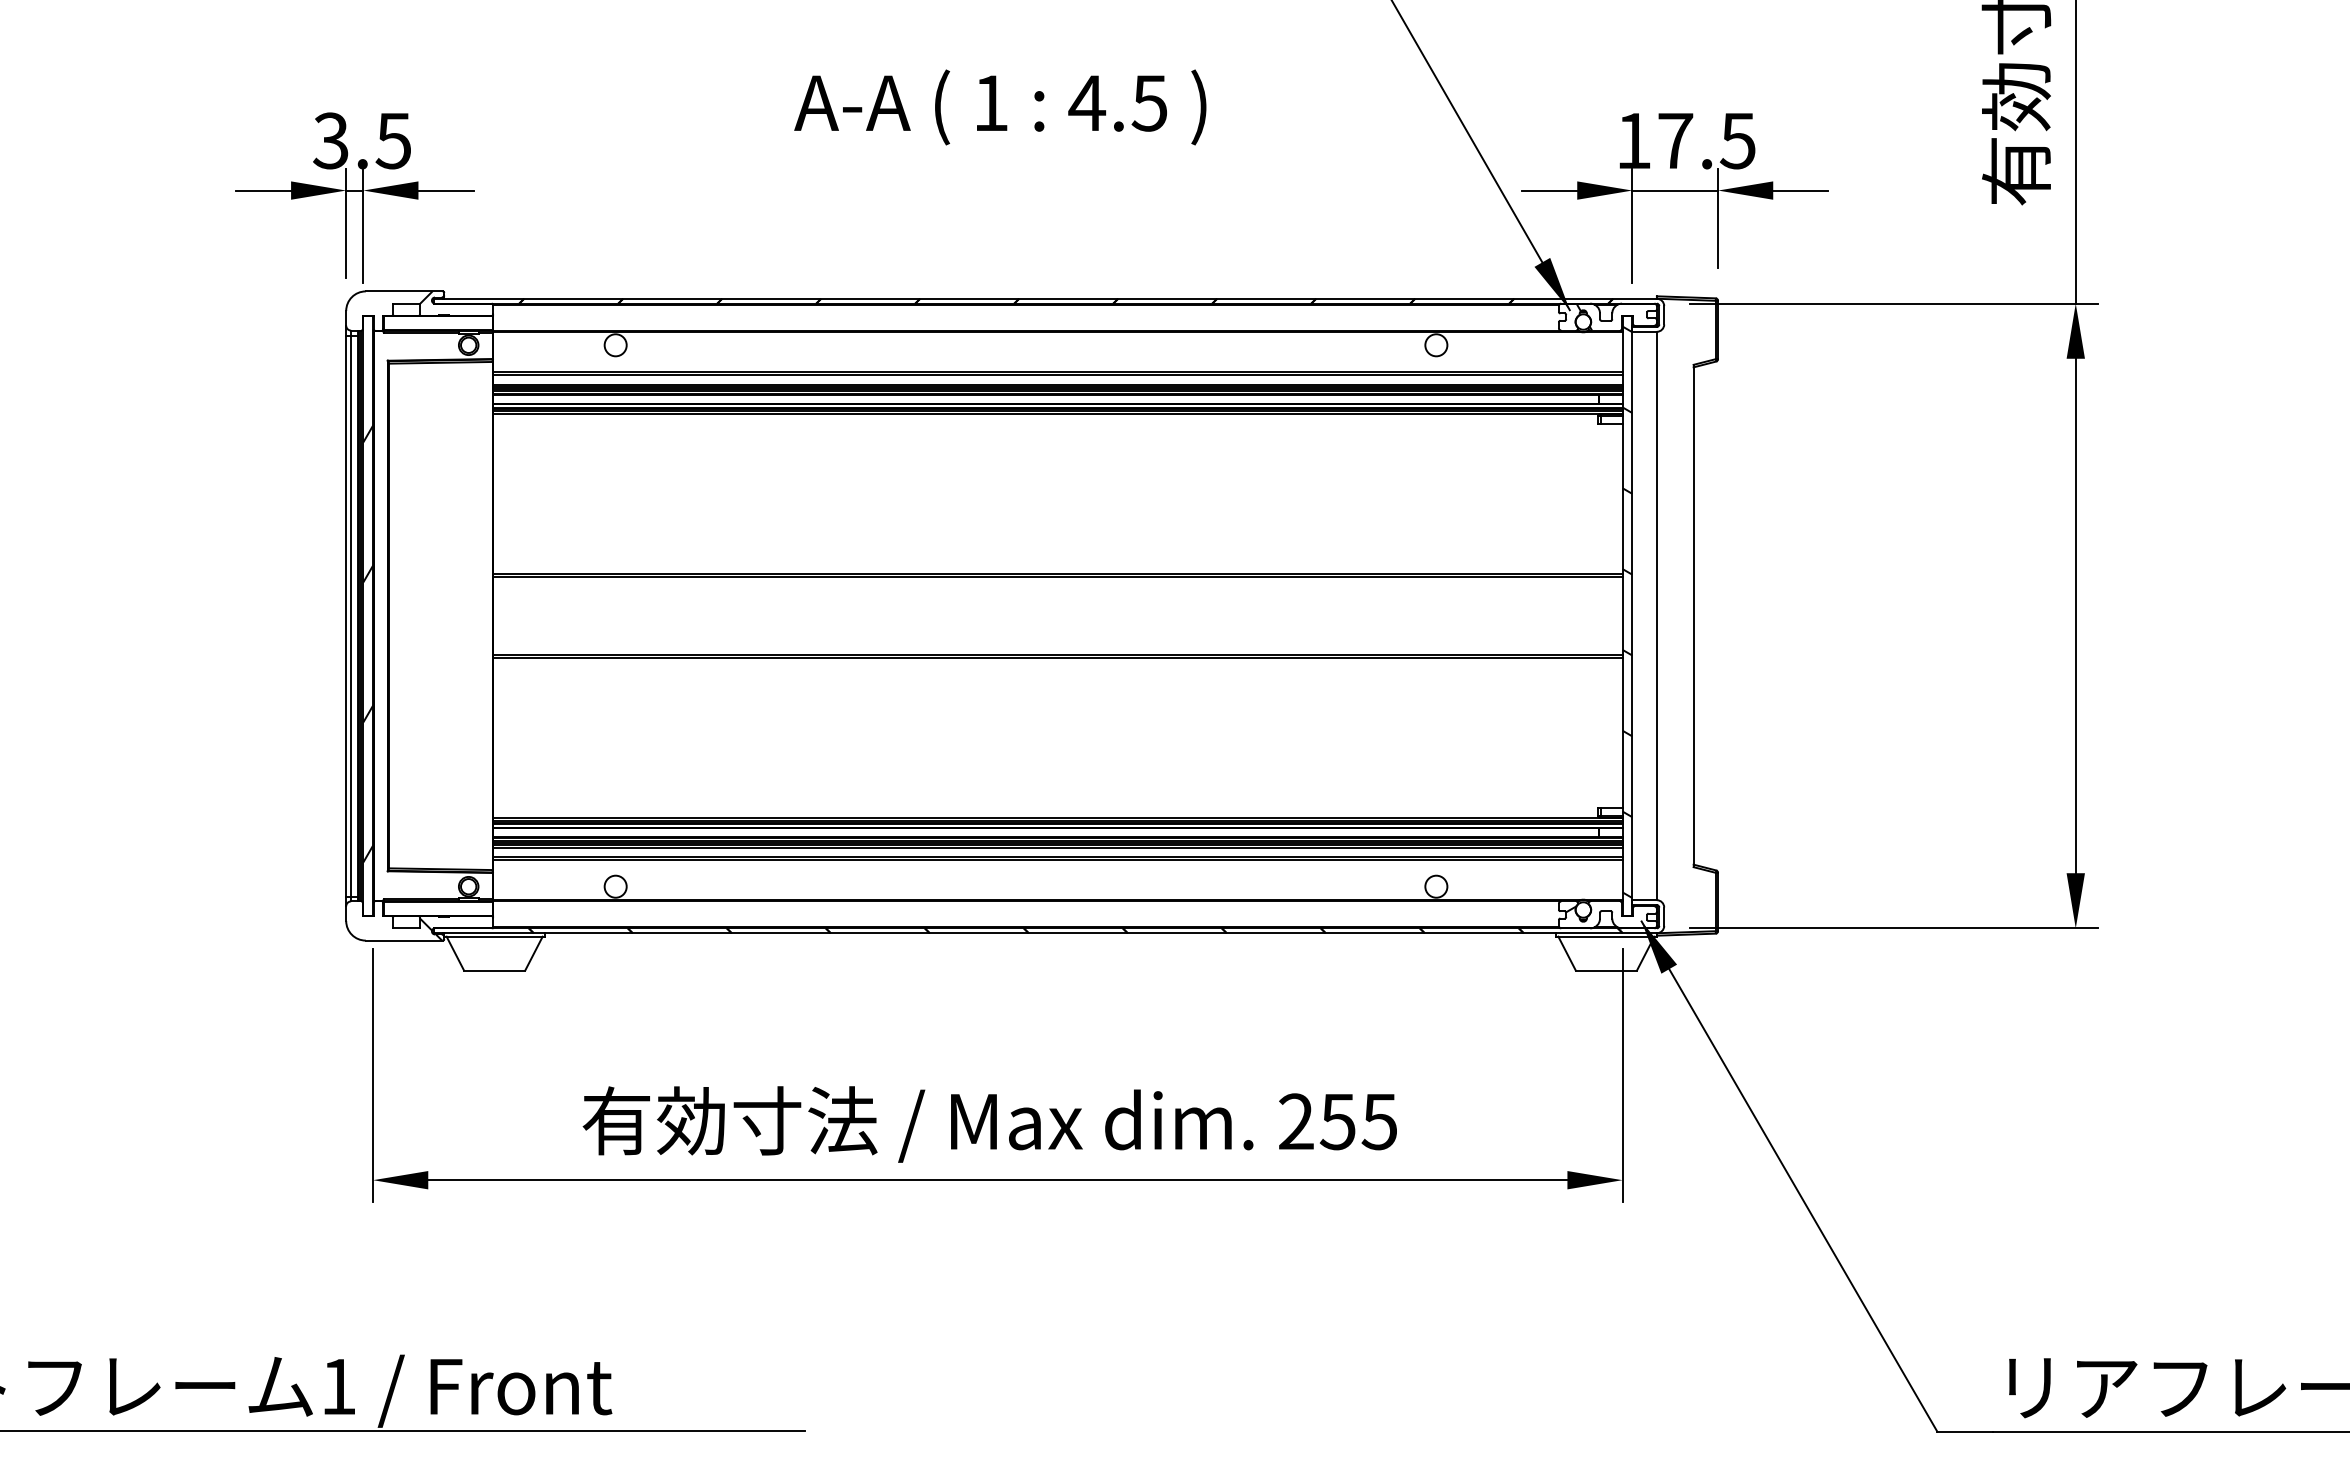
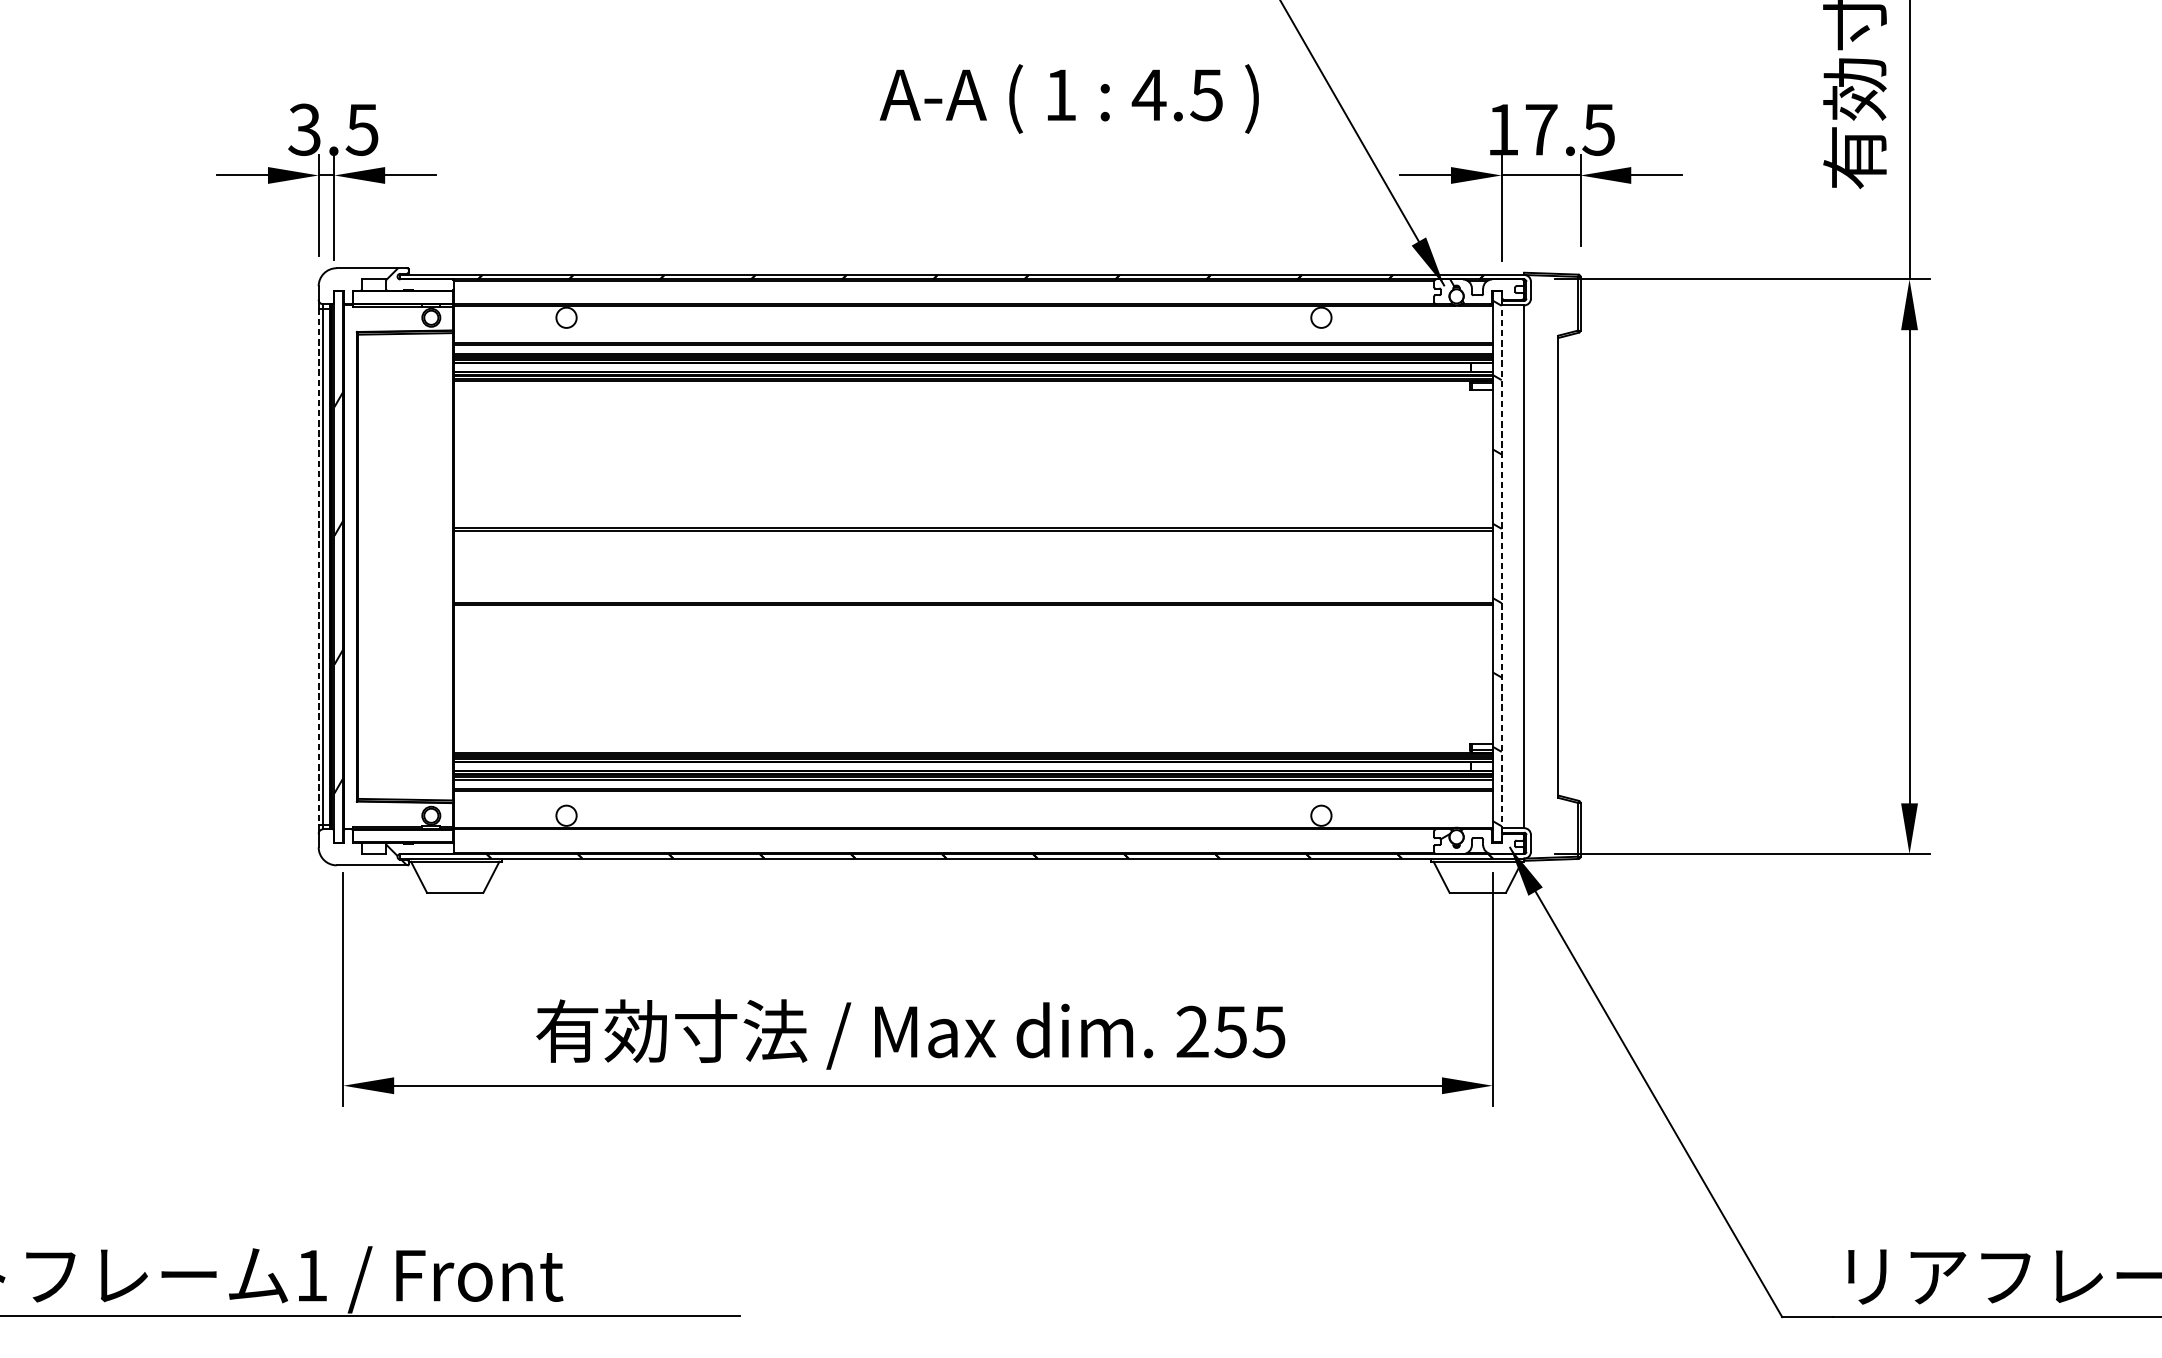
text: (1000, 107) -> (1069, 99), moved
line: (346, 616) -> (318, 567), solid -> dashed
line: (1632, 616) -> (1501, 567), solid -> dashed

